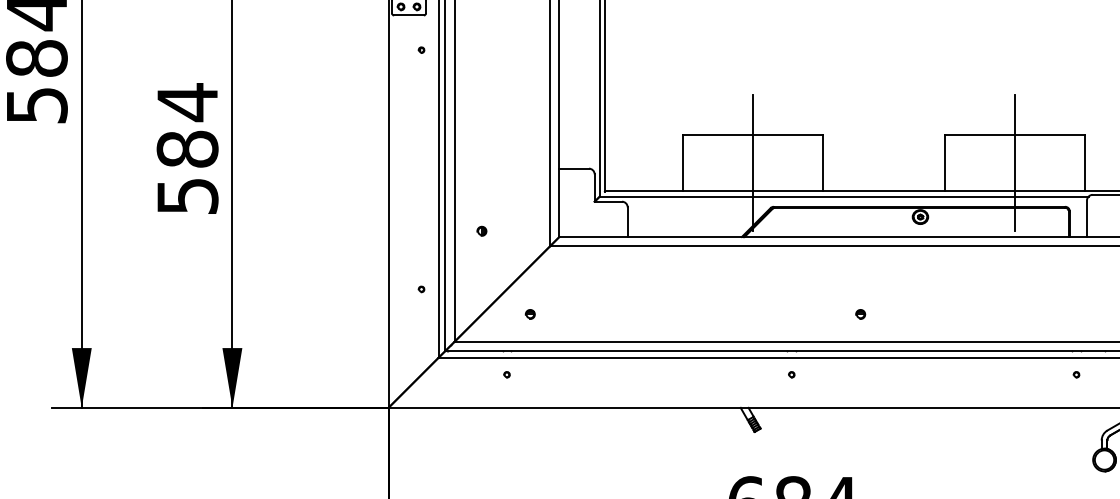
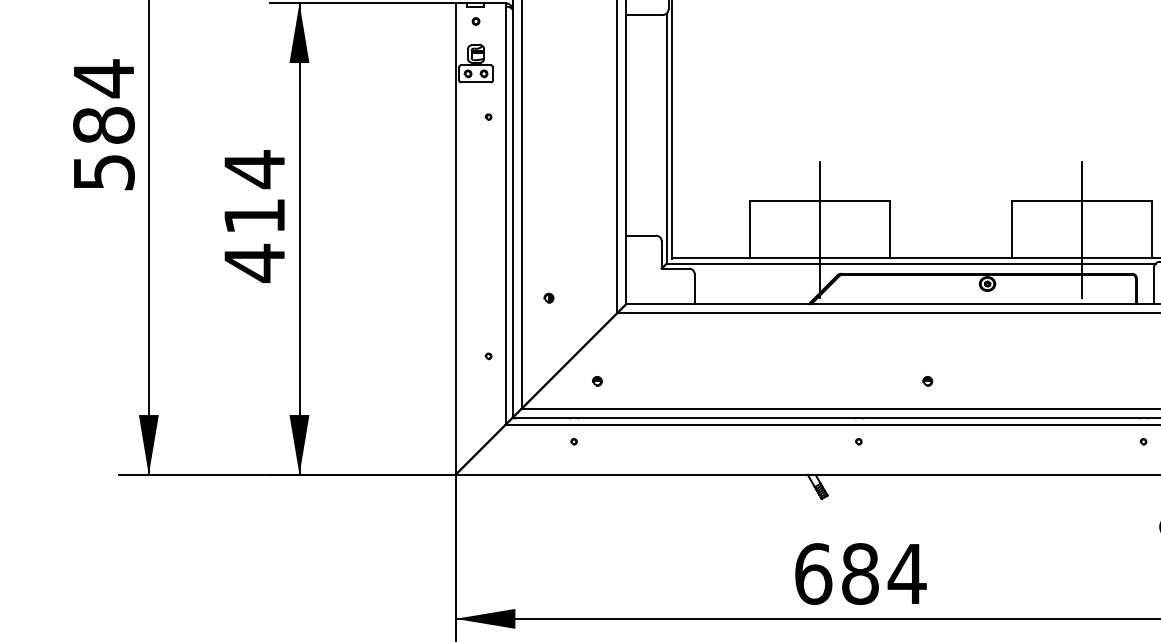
text: (187, 172) -> (254, 239), 584 -> 414

